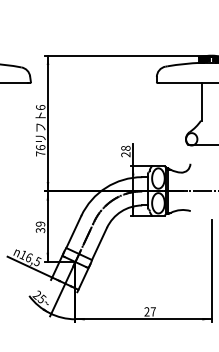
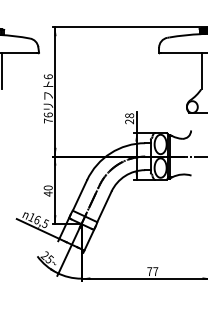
text: (40, 227) -> (48, 191), 39 -> 40
text: (146, 311) -> (149, 271), 27 -> 77

